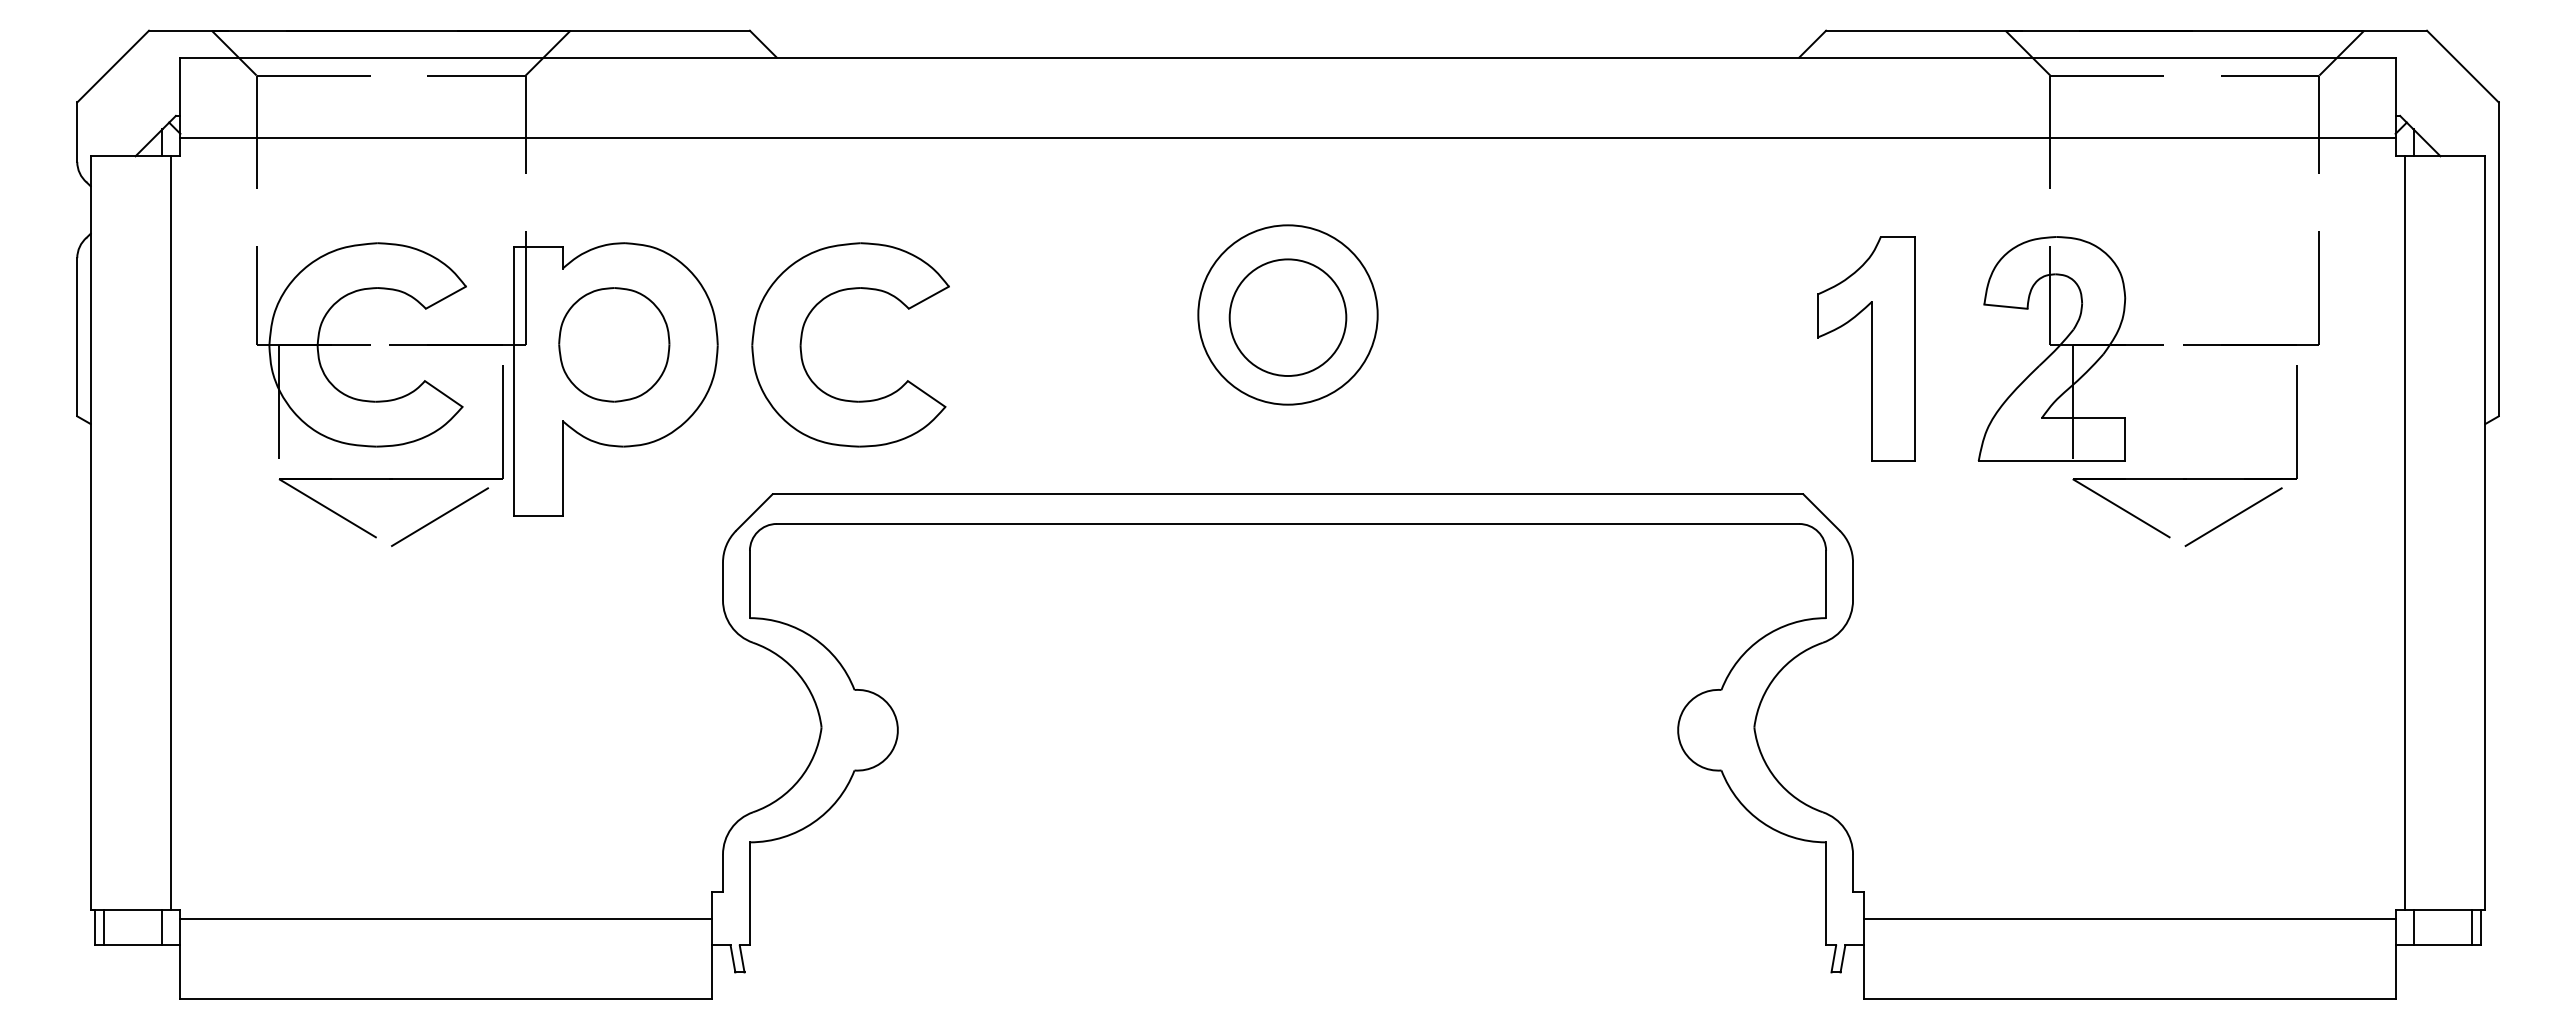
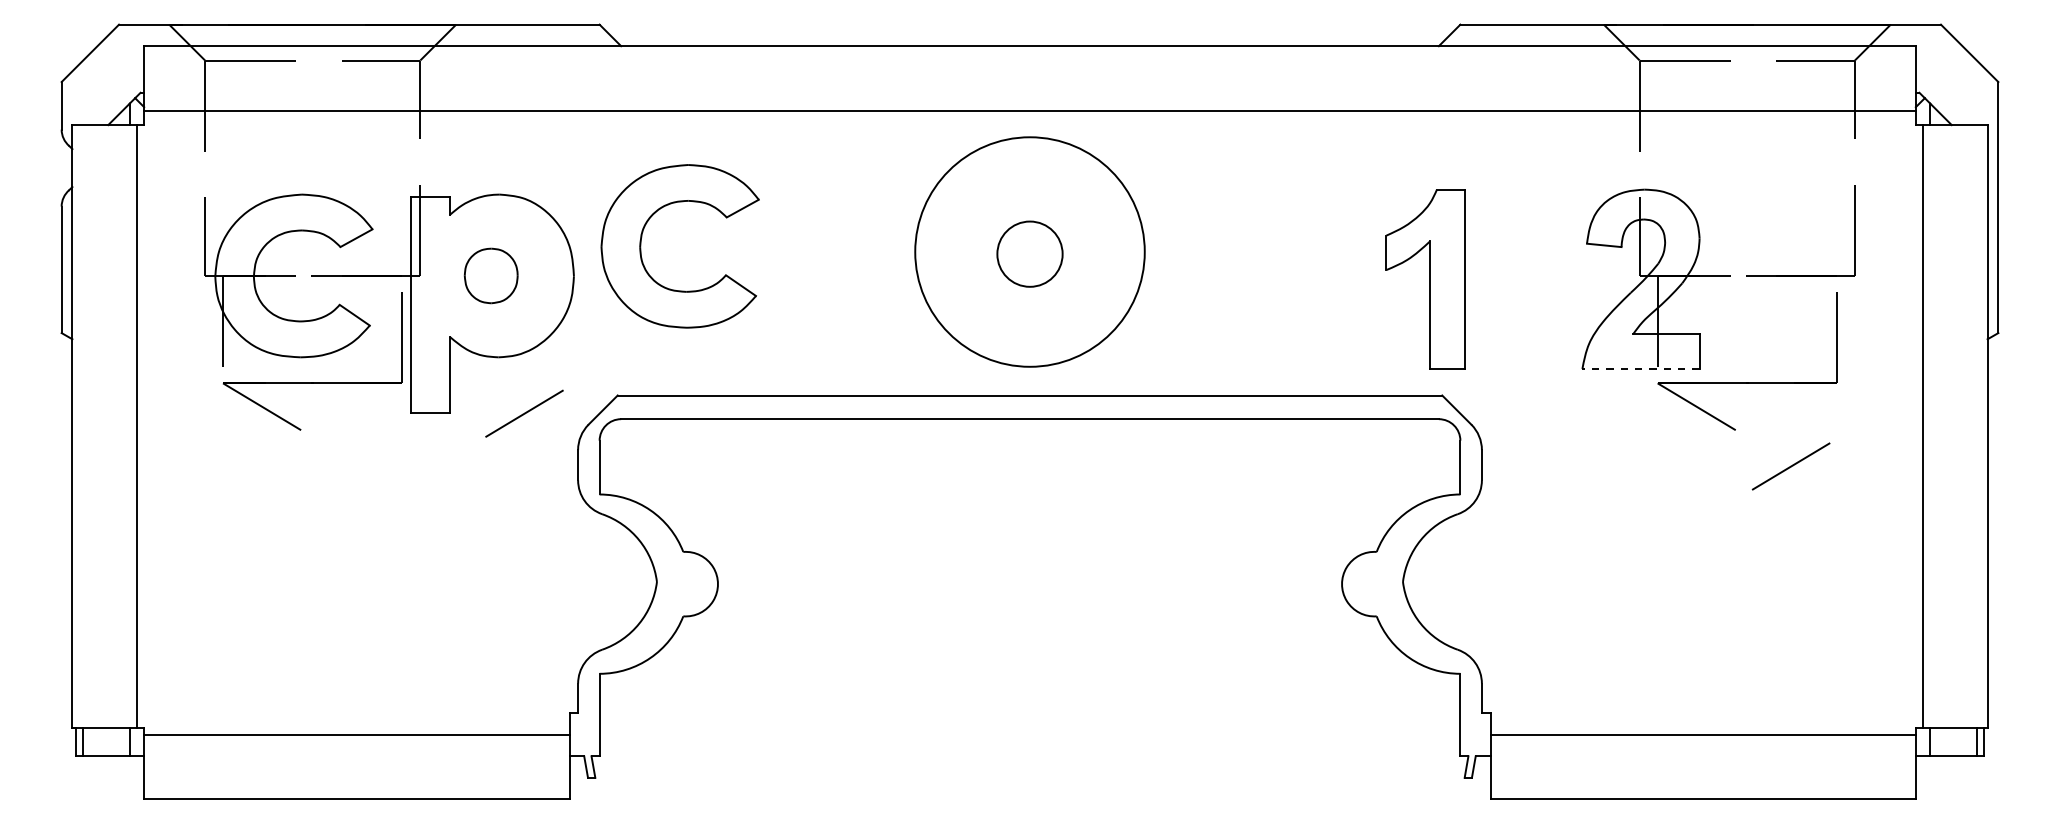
circle: (1287, 314) -> (1029, 251), size x1.6
circle: (1287, 317) -> (1029, 254), size x0.7
part: (802, 338) -> (641, 241), moved
part: (614, 344) -> (491, 275), size x0.6
part: (1866, 348) -> (1425, 278), moved
line: (2051, 461) -> (1640, 369), solid -> dashed
line: (439, 516) -> (524, 413), moved
line: (2233, 516) -> (1791, 465), moved

